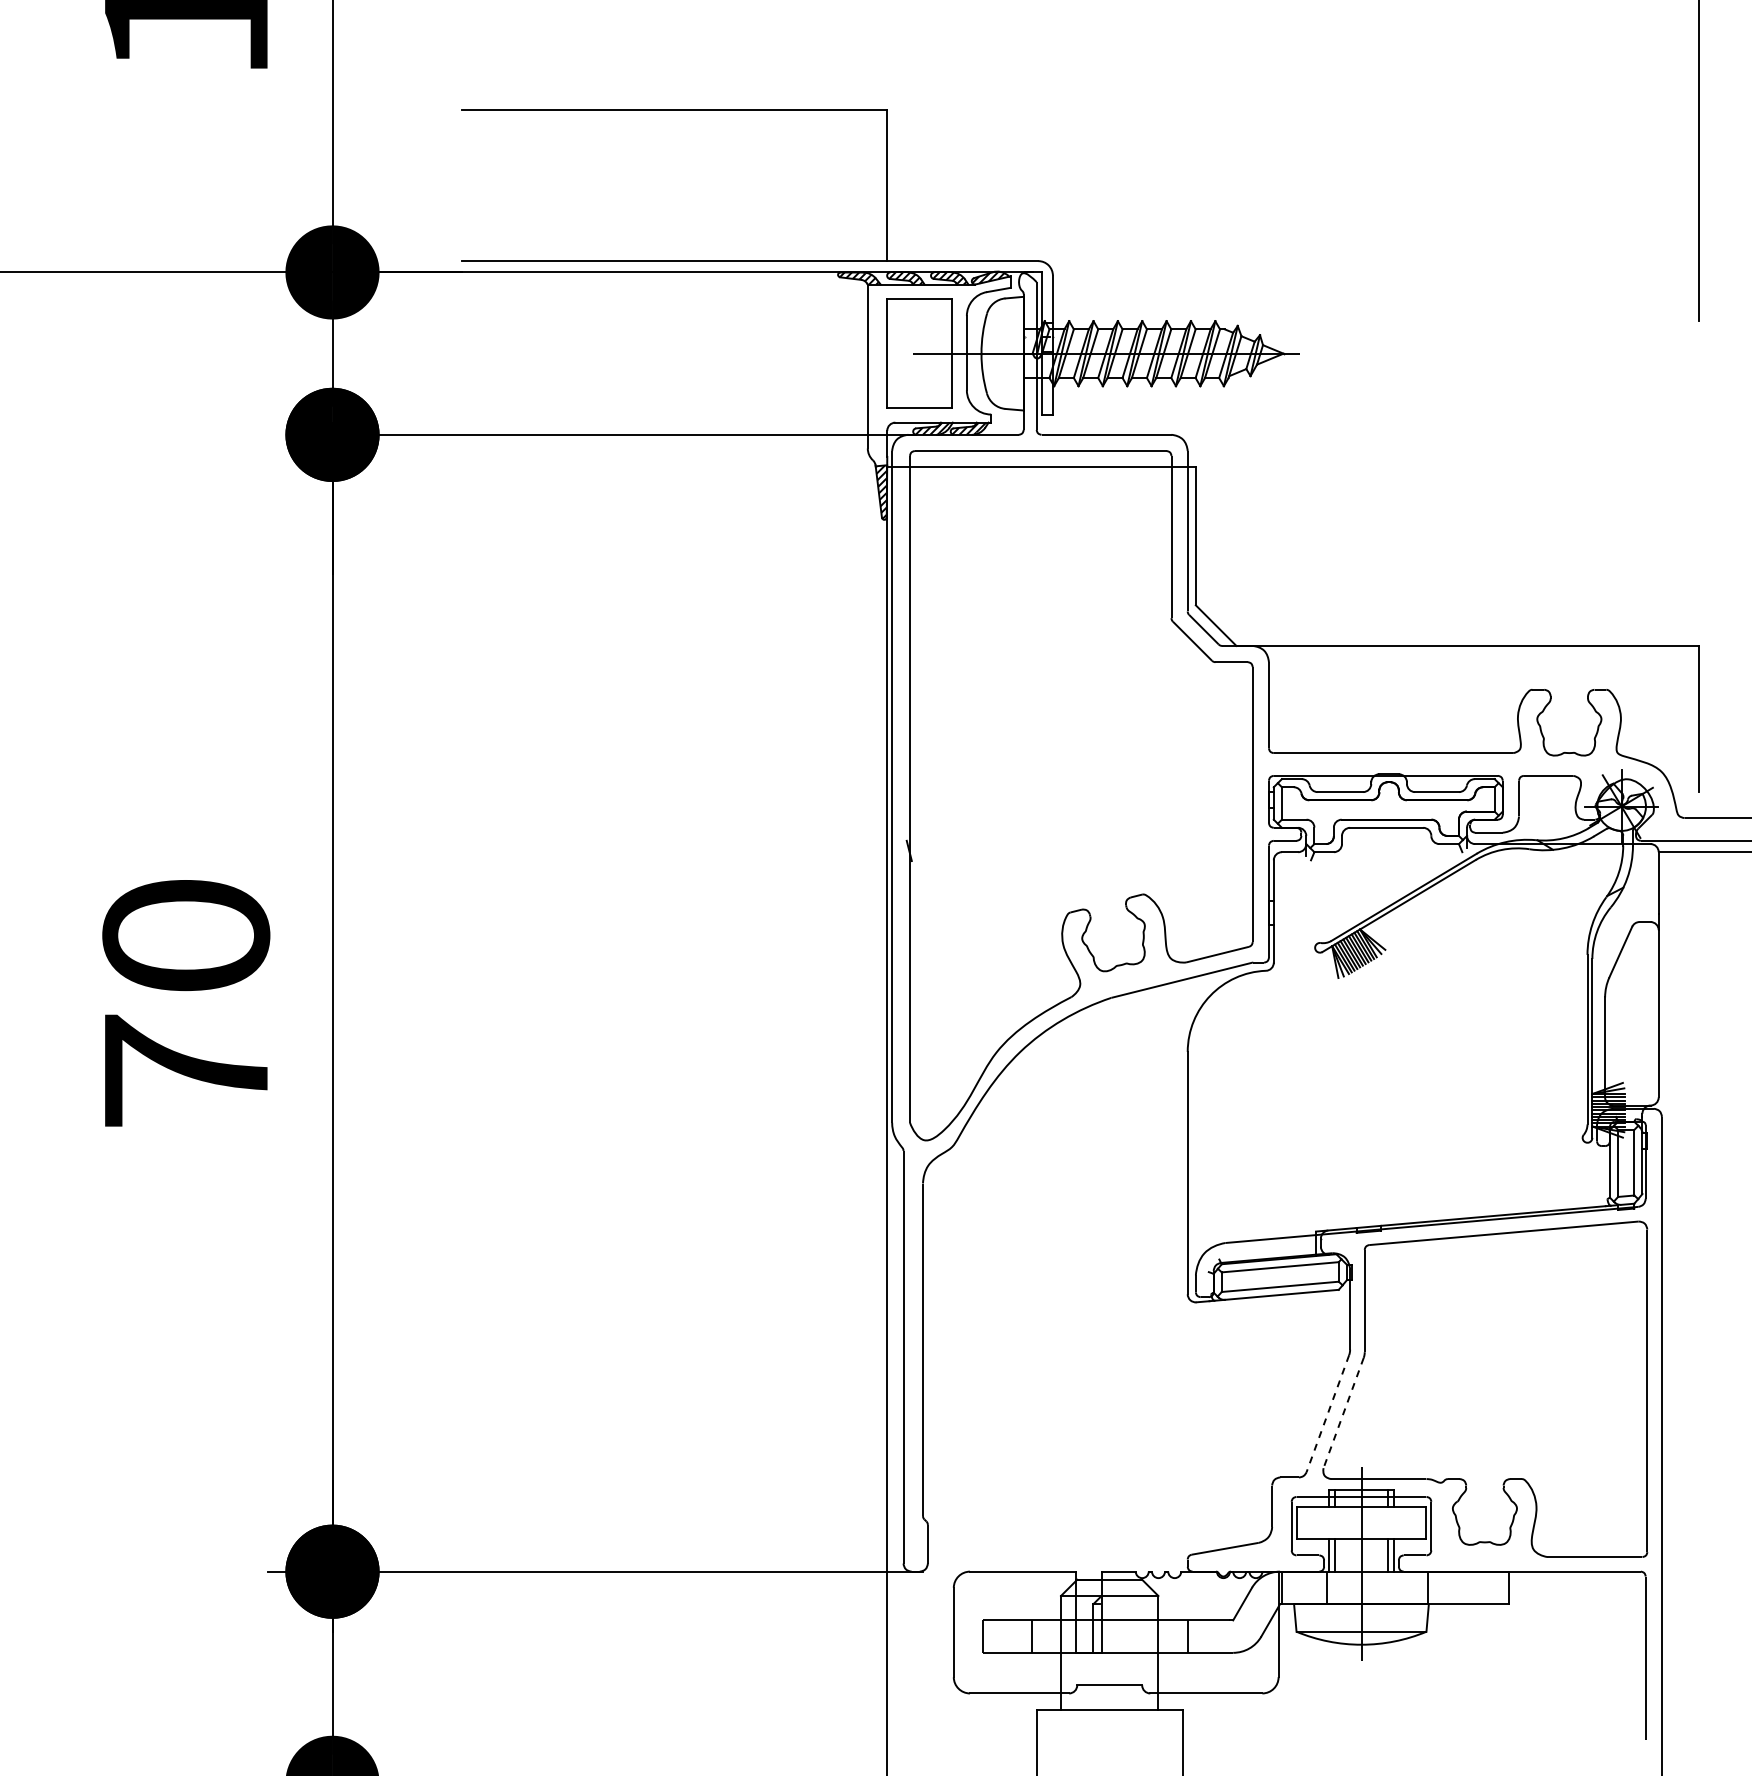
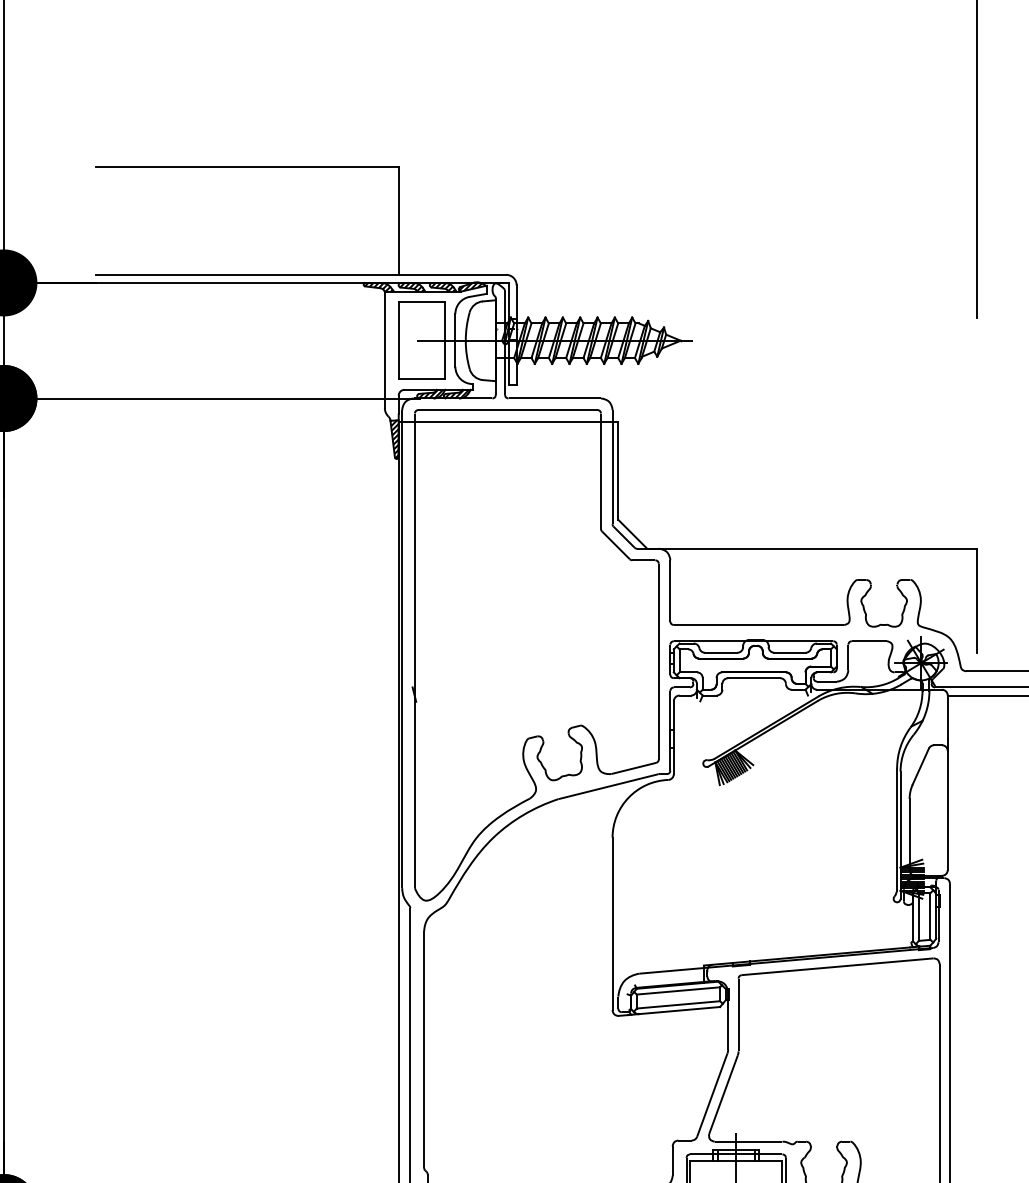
line: (1343, 1412) -> (723, 1094), dashed -> solid
line: (1327, 1414) -> (712, 1095), dashed -> solid

